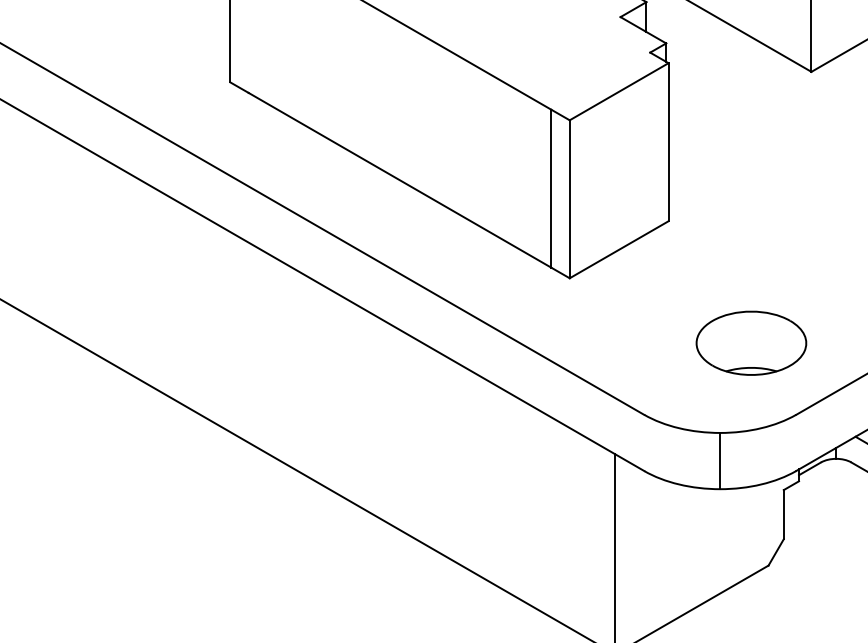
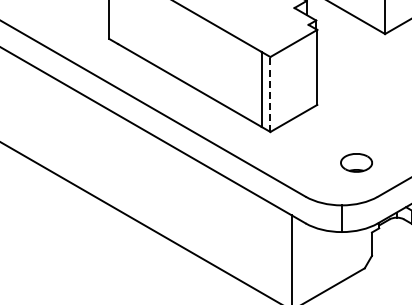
line: (569, 199) -> (270, 94), solid -> dashed
part: (751, 342) -> (356, 162), size x0.6

